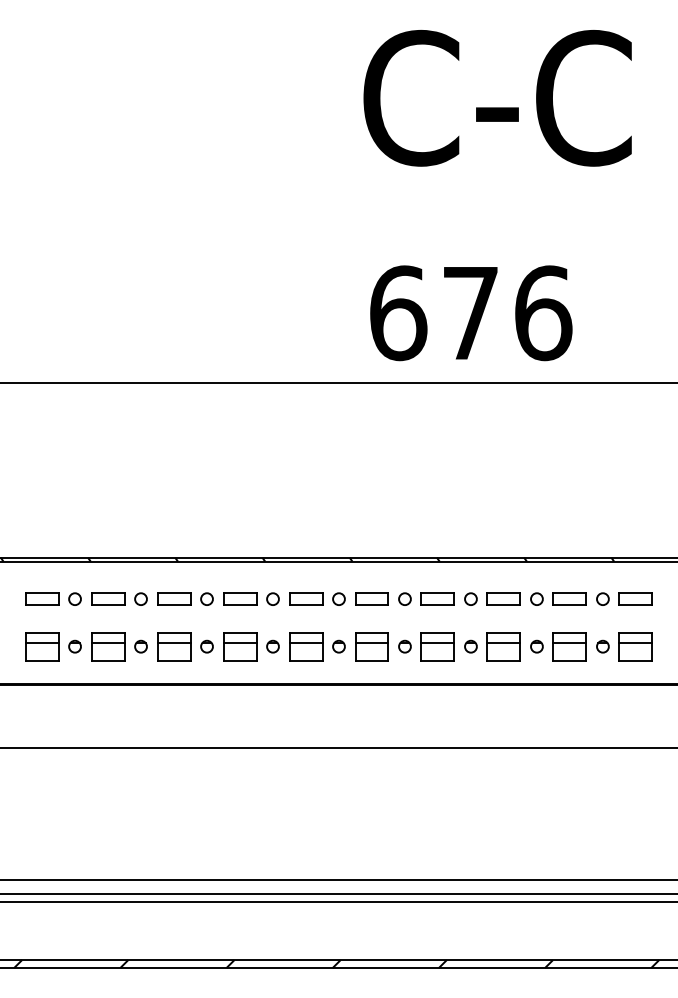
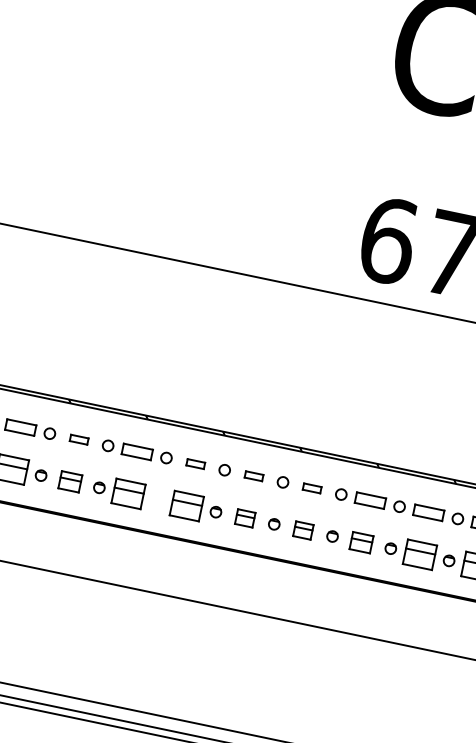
part: (108, 598) -> (79, 439), size x0.6
part: (240, 598) -> (196, 463), size x0.6
part: (306, 598) -> (254, 475), size x0.6
part: (371, 598) -> (311, 487), size x0.6
part: (108, 646) -> (70, 481), size x0.7
part: (206, 646) -> (157, 499), removed
part: (306, 646) -> (245, 518), size x0.6
part: (371, 646) -> (303, 530), size x0.6
part: (437, 646) -> (361, 542), size x0.7

